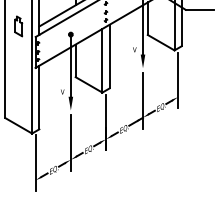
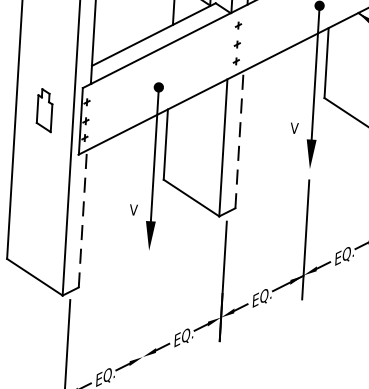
part: (18, 26) -> (44, 110), moved
line: (109, 56) -> (239, 139), solid -> dashed
line: (39, 97) -> (83, 218), solid -> dashed
line: (70, 142) -> (144, 319), removed

